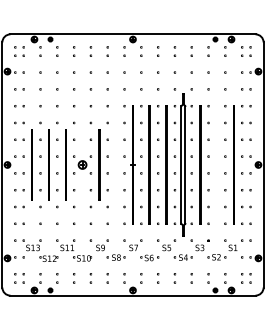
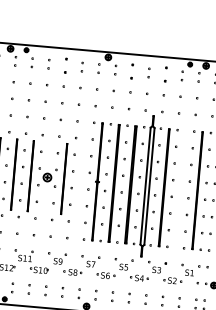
part: (90, 51) -> (65, 65), size x1.6
part: (158, 51) -> (132, 71), size x1.6
part: (191, 51) -> (165, 74), size x1.6

